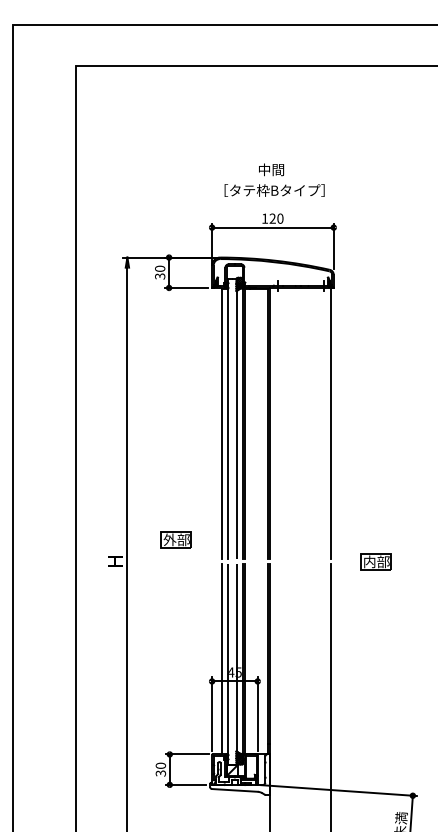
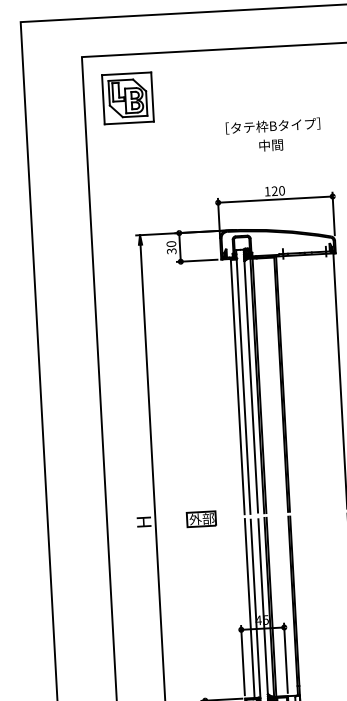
part: (122, 111) -> (127, 97), added
text: (274, 190) -> (272, 126), moved
part: (175, 539) -> (200, 518), moved

